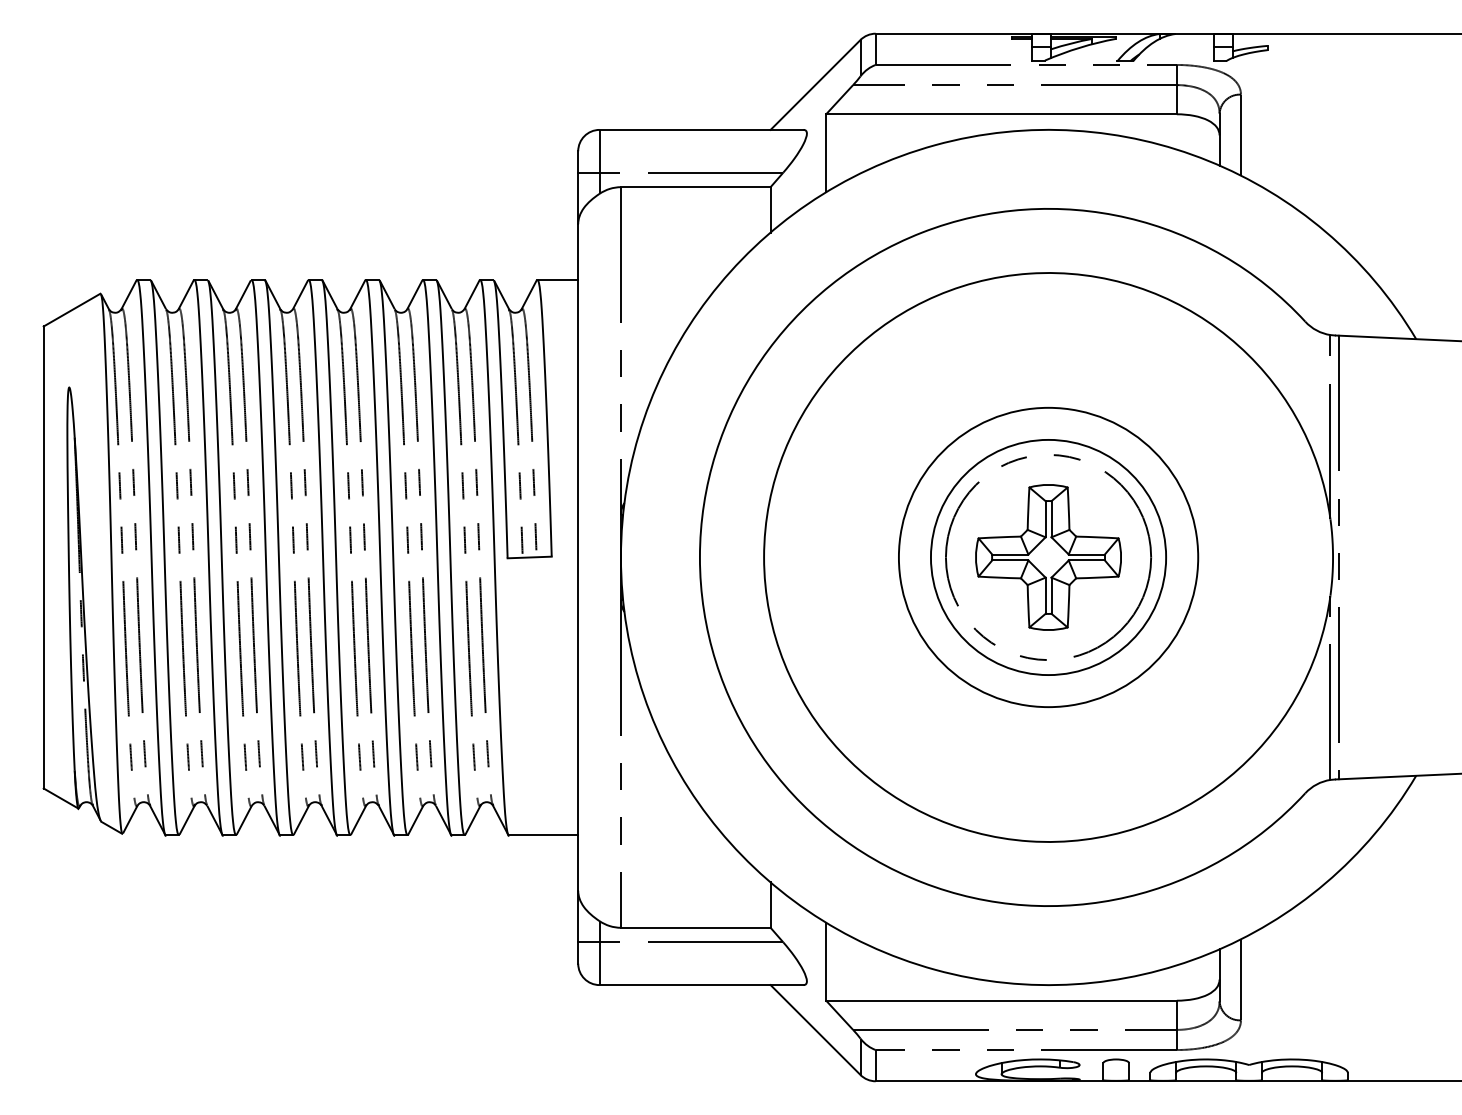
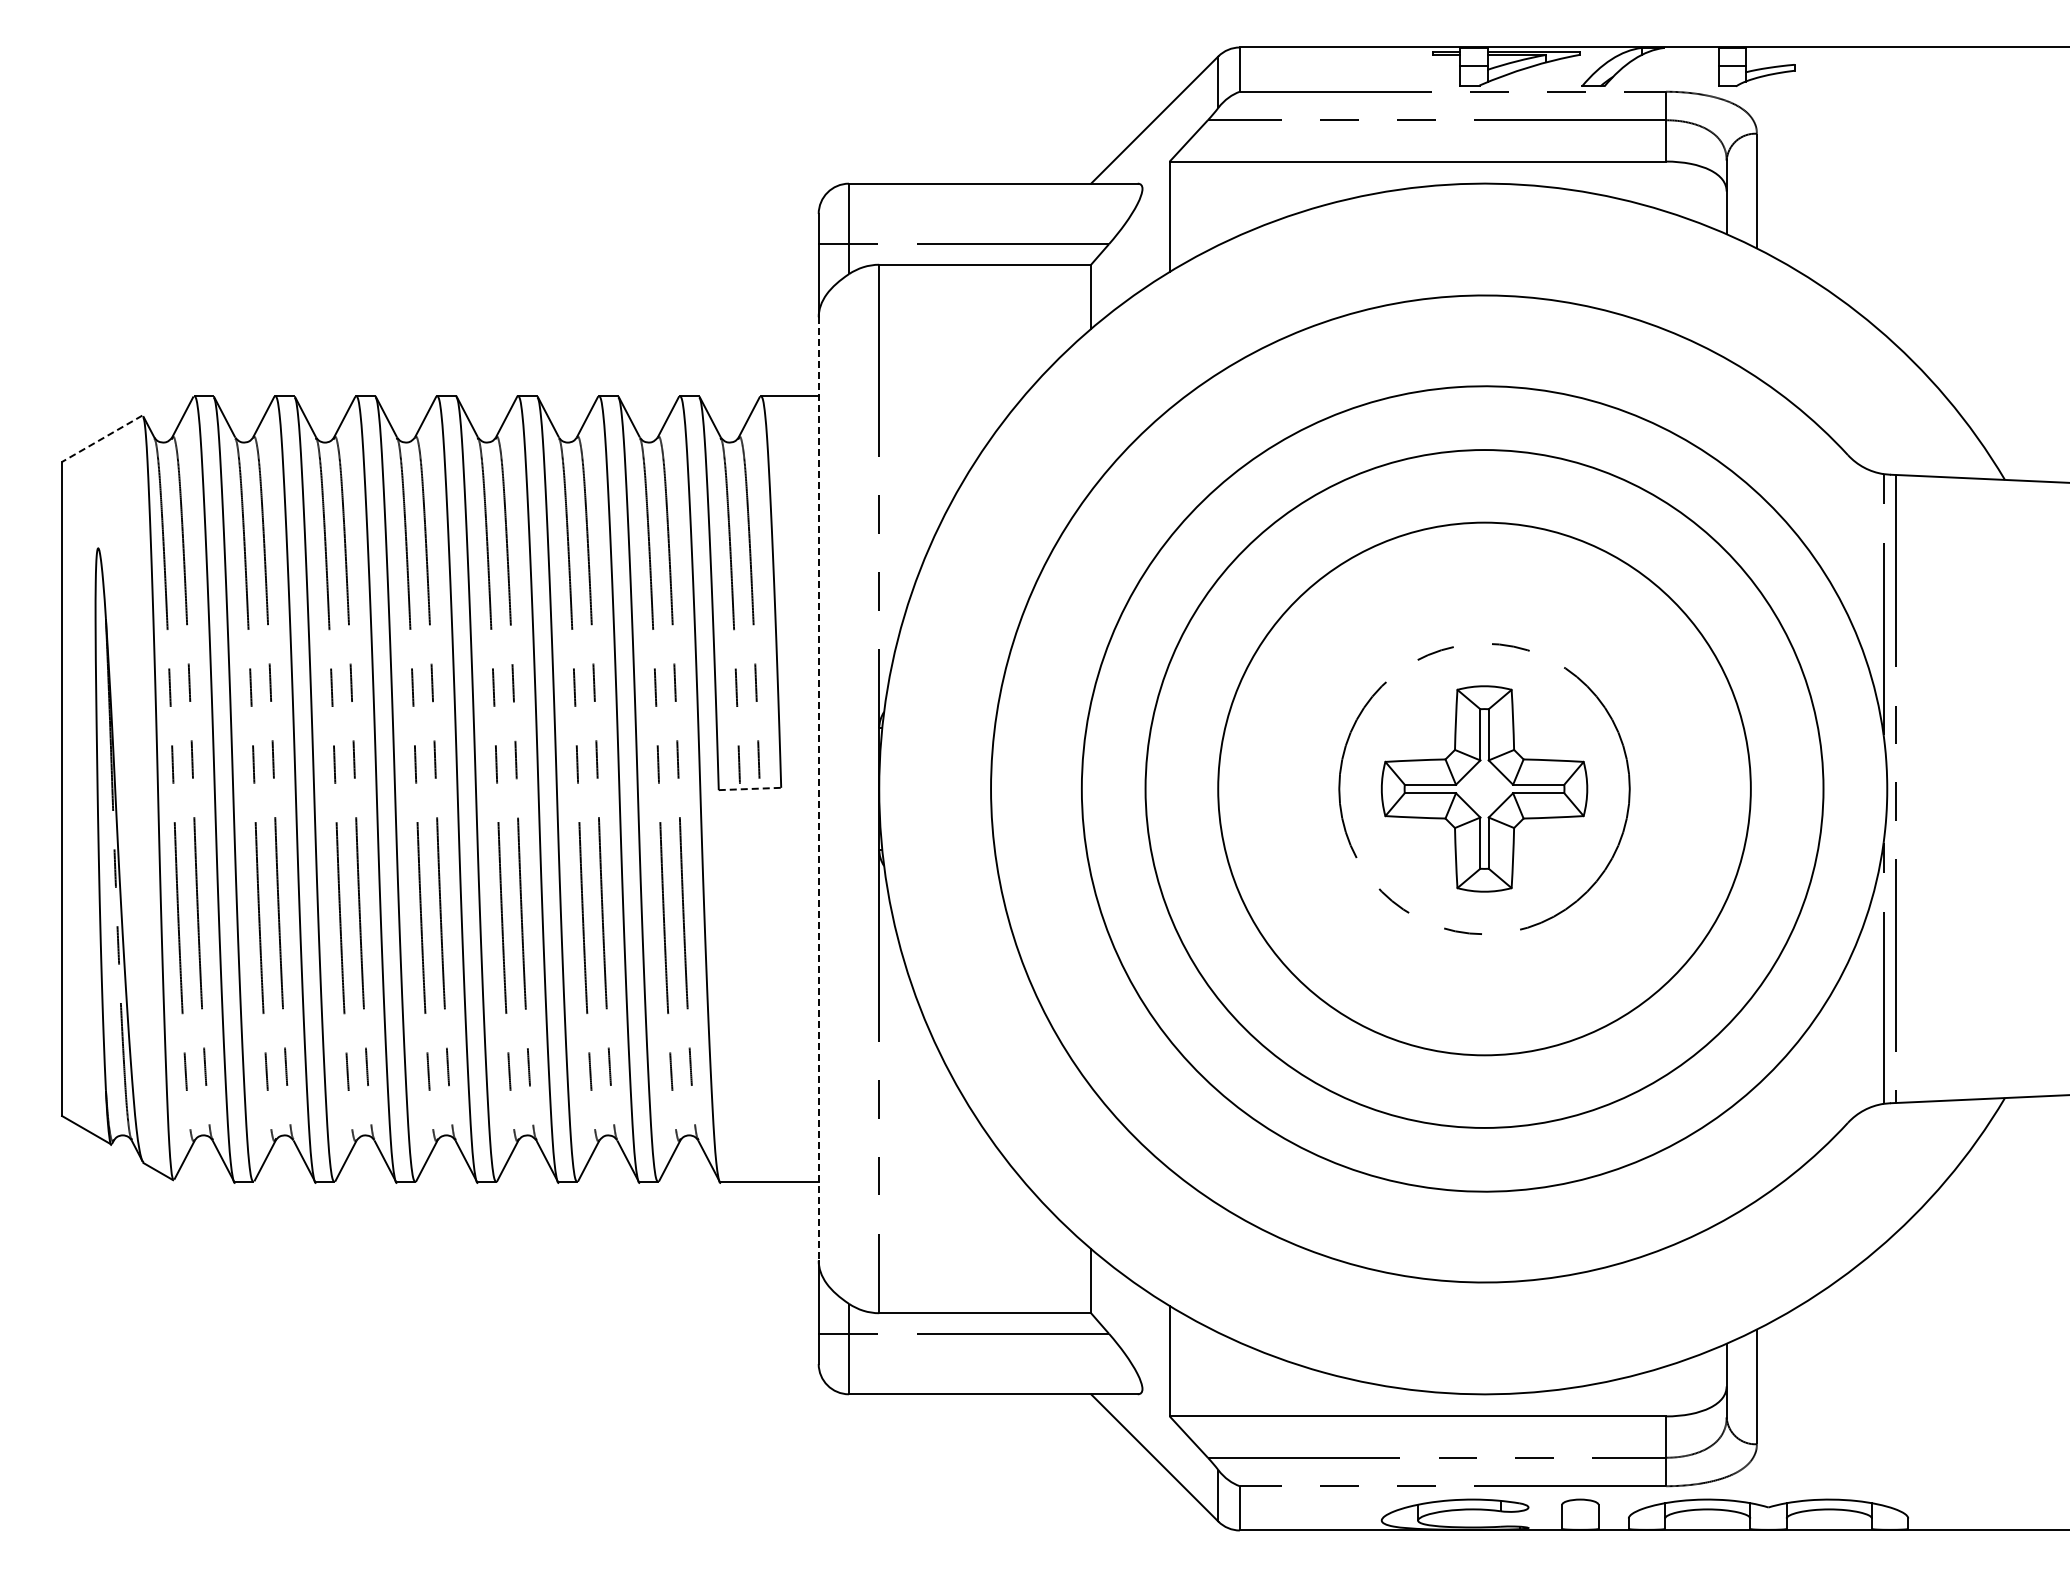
line: (71, 310) -> (101, 439), solid -> dashed
line: (530, 557) -> (750, 788), solid -> dashed
line: (578, 557) -> (818, 789), solid -> dashed
circle: (1048, 557) -> (1484, 788), size x1.6
circle: (1048, 557) -> (1484, 788), size x1.6

